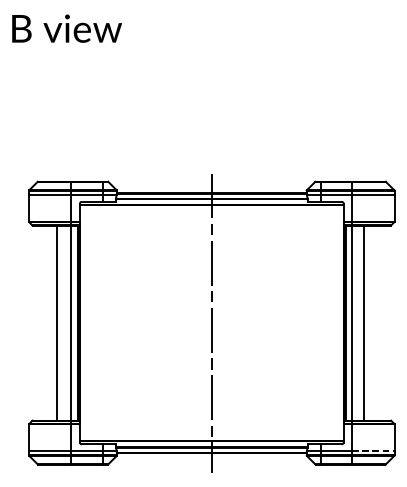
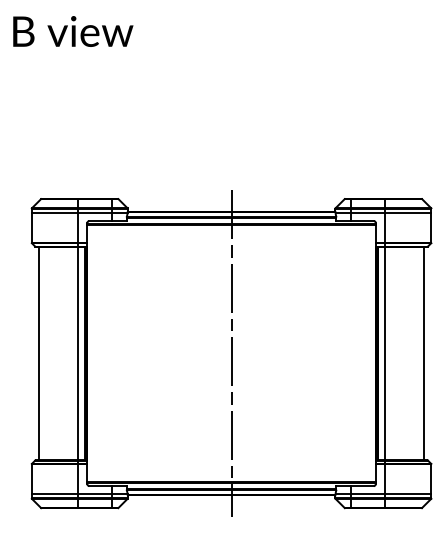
line: (57, 323) -> (39, 353), moved
line: (363, 323) -> (423, 353), moved
line: (373, 451) -> (408, 493), dashed -> solid

